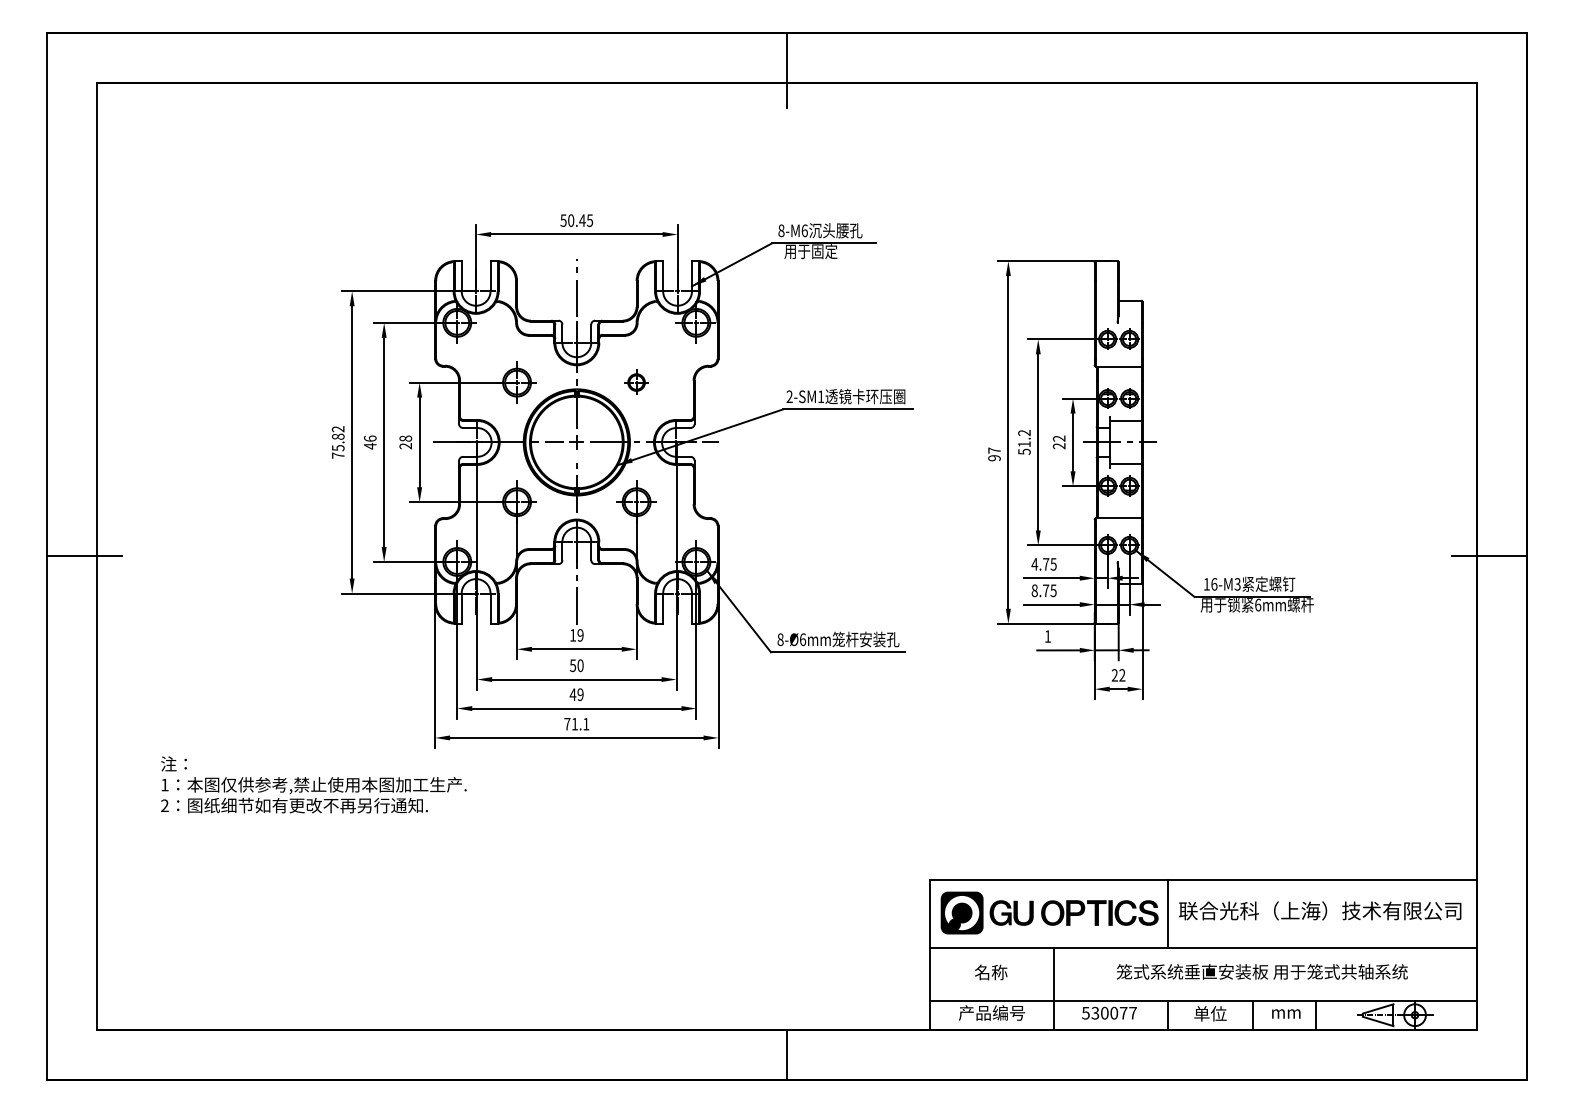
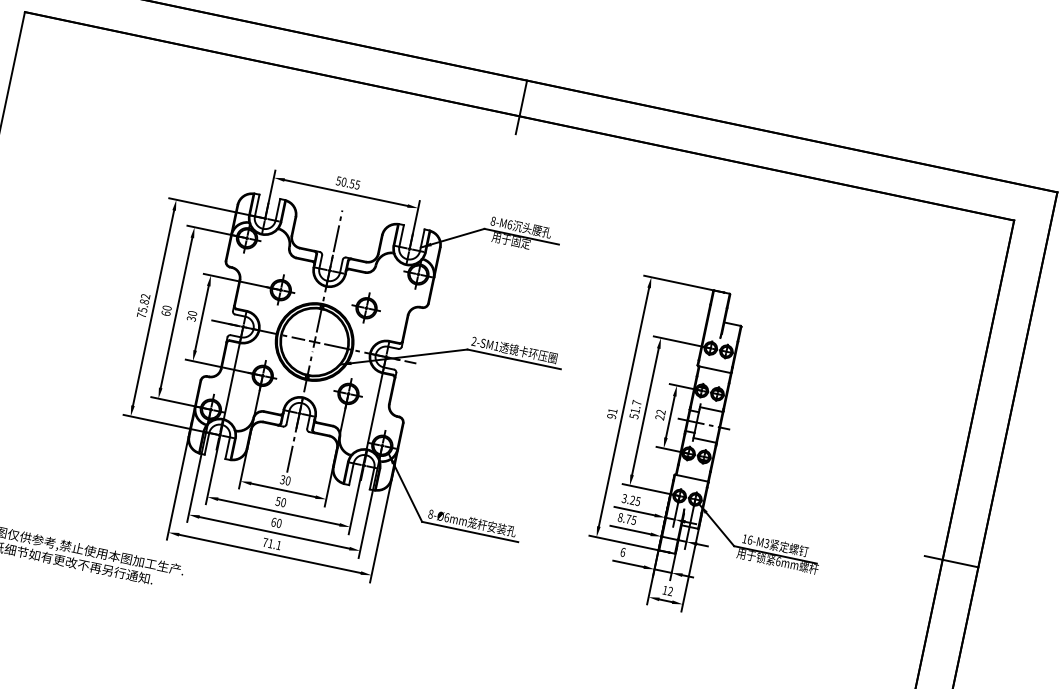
text: (582, 220) -> (352, 183), 50.45 -> 50.55
part: (636, 382) -> (366, 308), size x1.67
text: (1024, 433) -> (636, 403), 51.2 -> 51.7
text: (369, 442) -> (166, 310), 46 -> 60
text: (406, 442) -> (192, 316), 28 -> 30
text: (994, 450) -> (612, 410), 97 -> 91
text: (1040, 564) -> (628, 499), 4.75 -> 3.25
text: (576, 635) -> (285, 480), 19 -> 30
text: (1048, 636) -> (623, 552), 1 -> 6
text: (1114, 675) -> (664, 590), 22 -> 12
text: (576, 694) -> (276, 522), 49 -> 60

